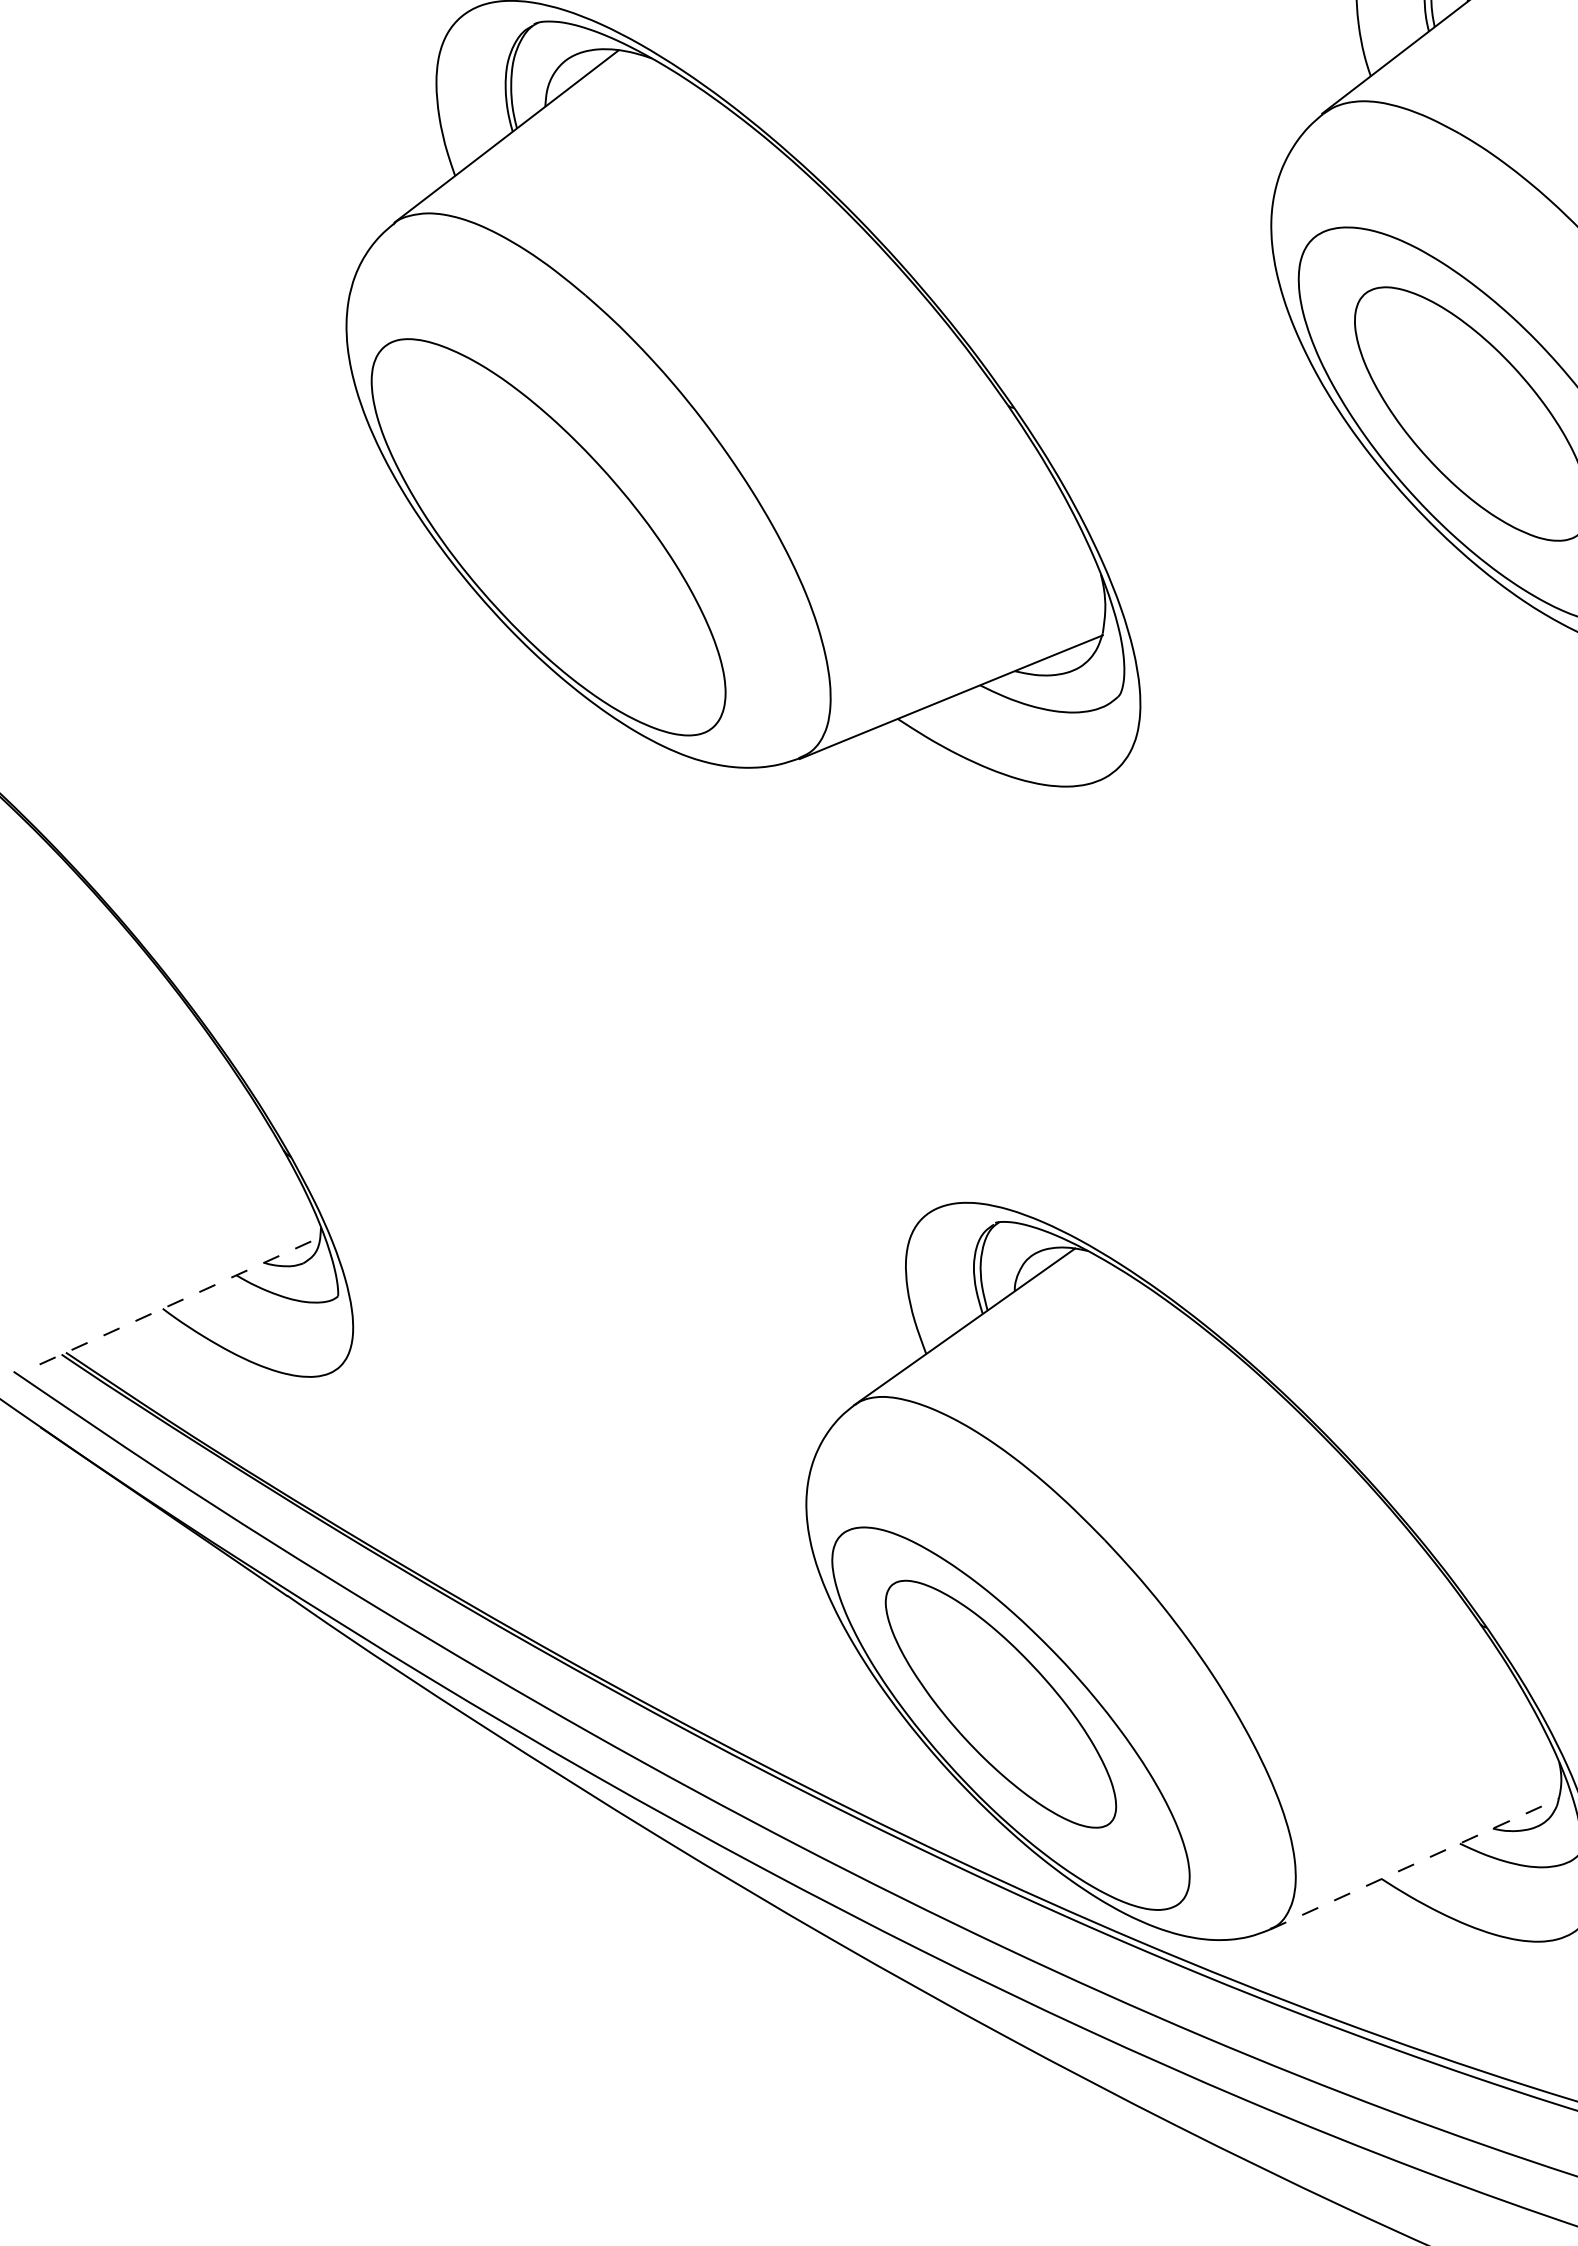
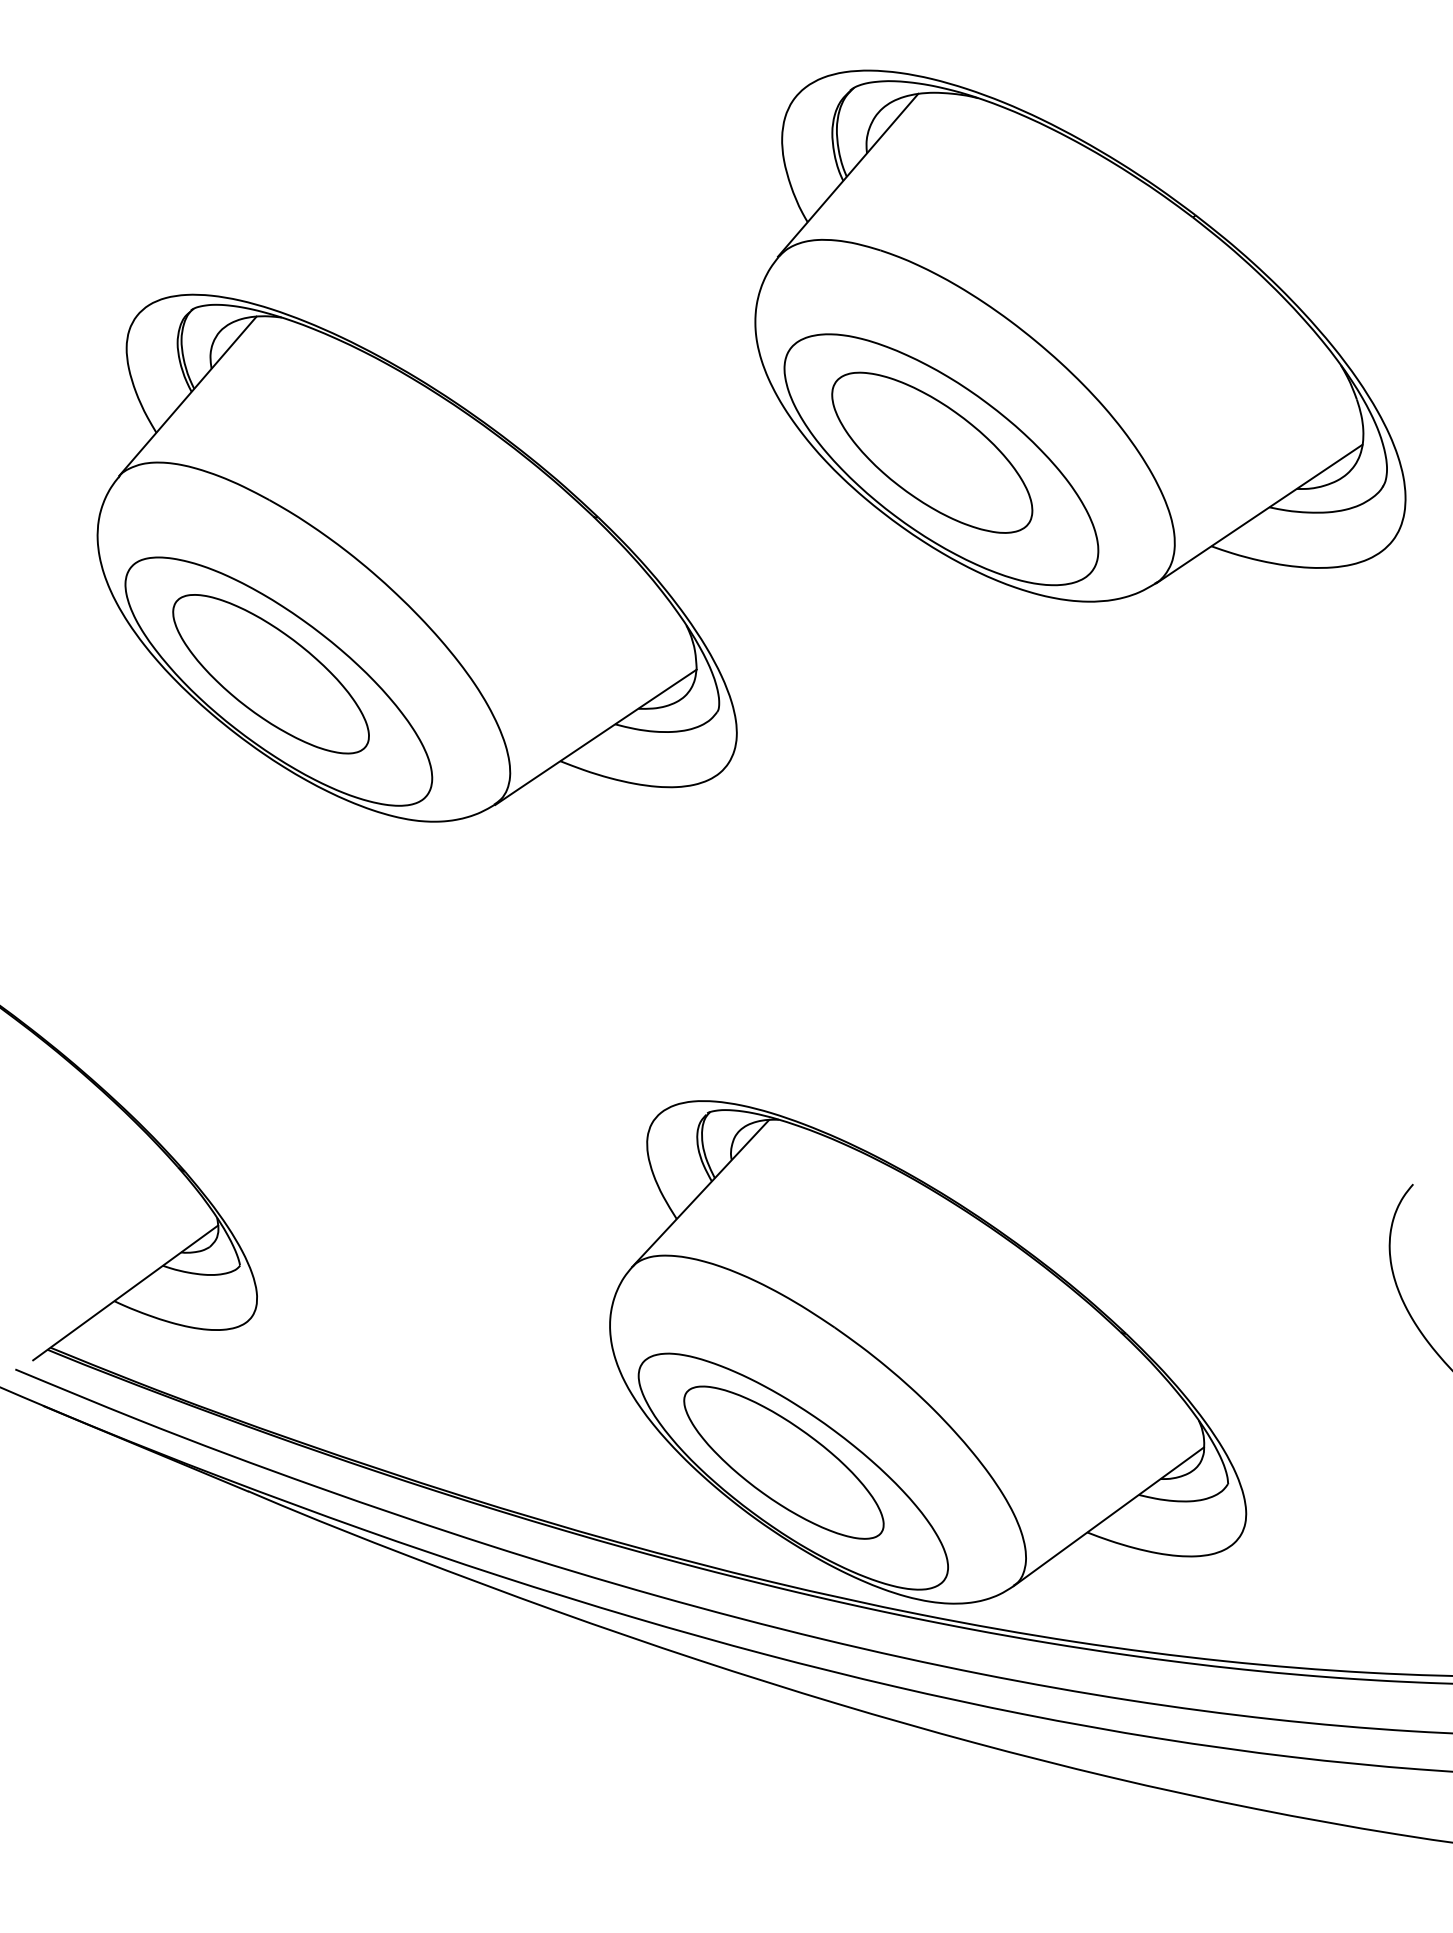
part: (539, 525) -> (270, 674), added
line: (181, 1300) -> (126, 1292), dashed -> solid
line: (1413, 1863) -> (1108, 1516), dashed -> solid

